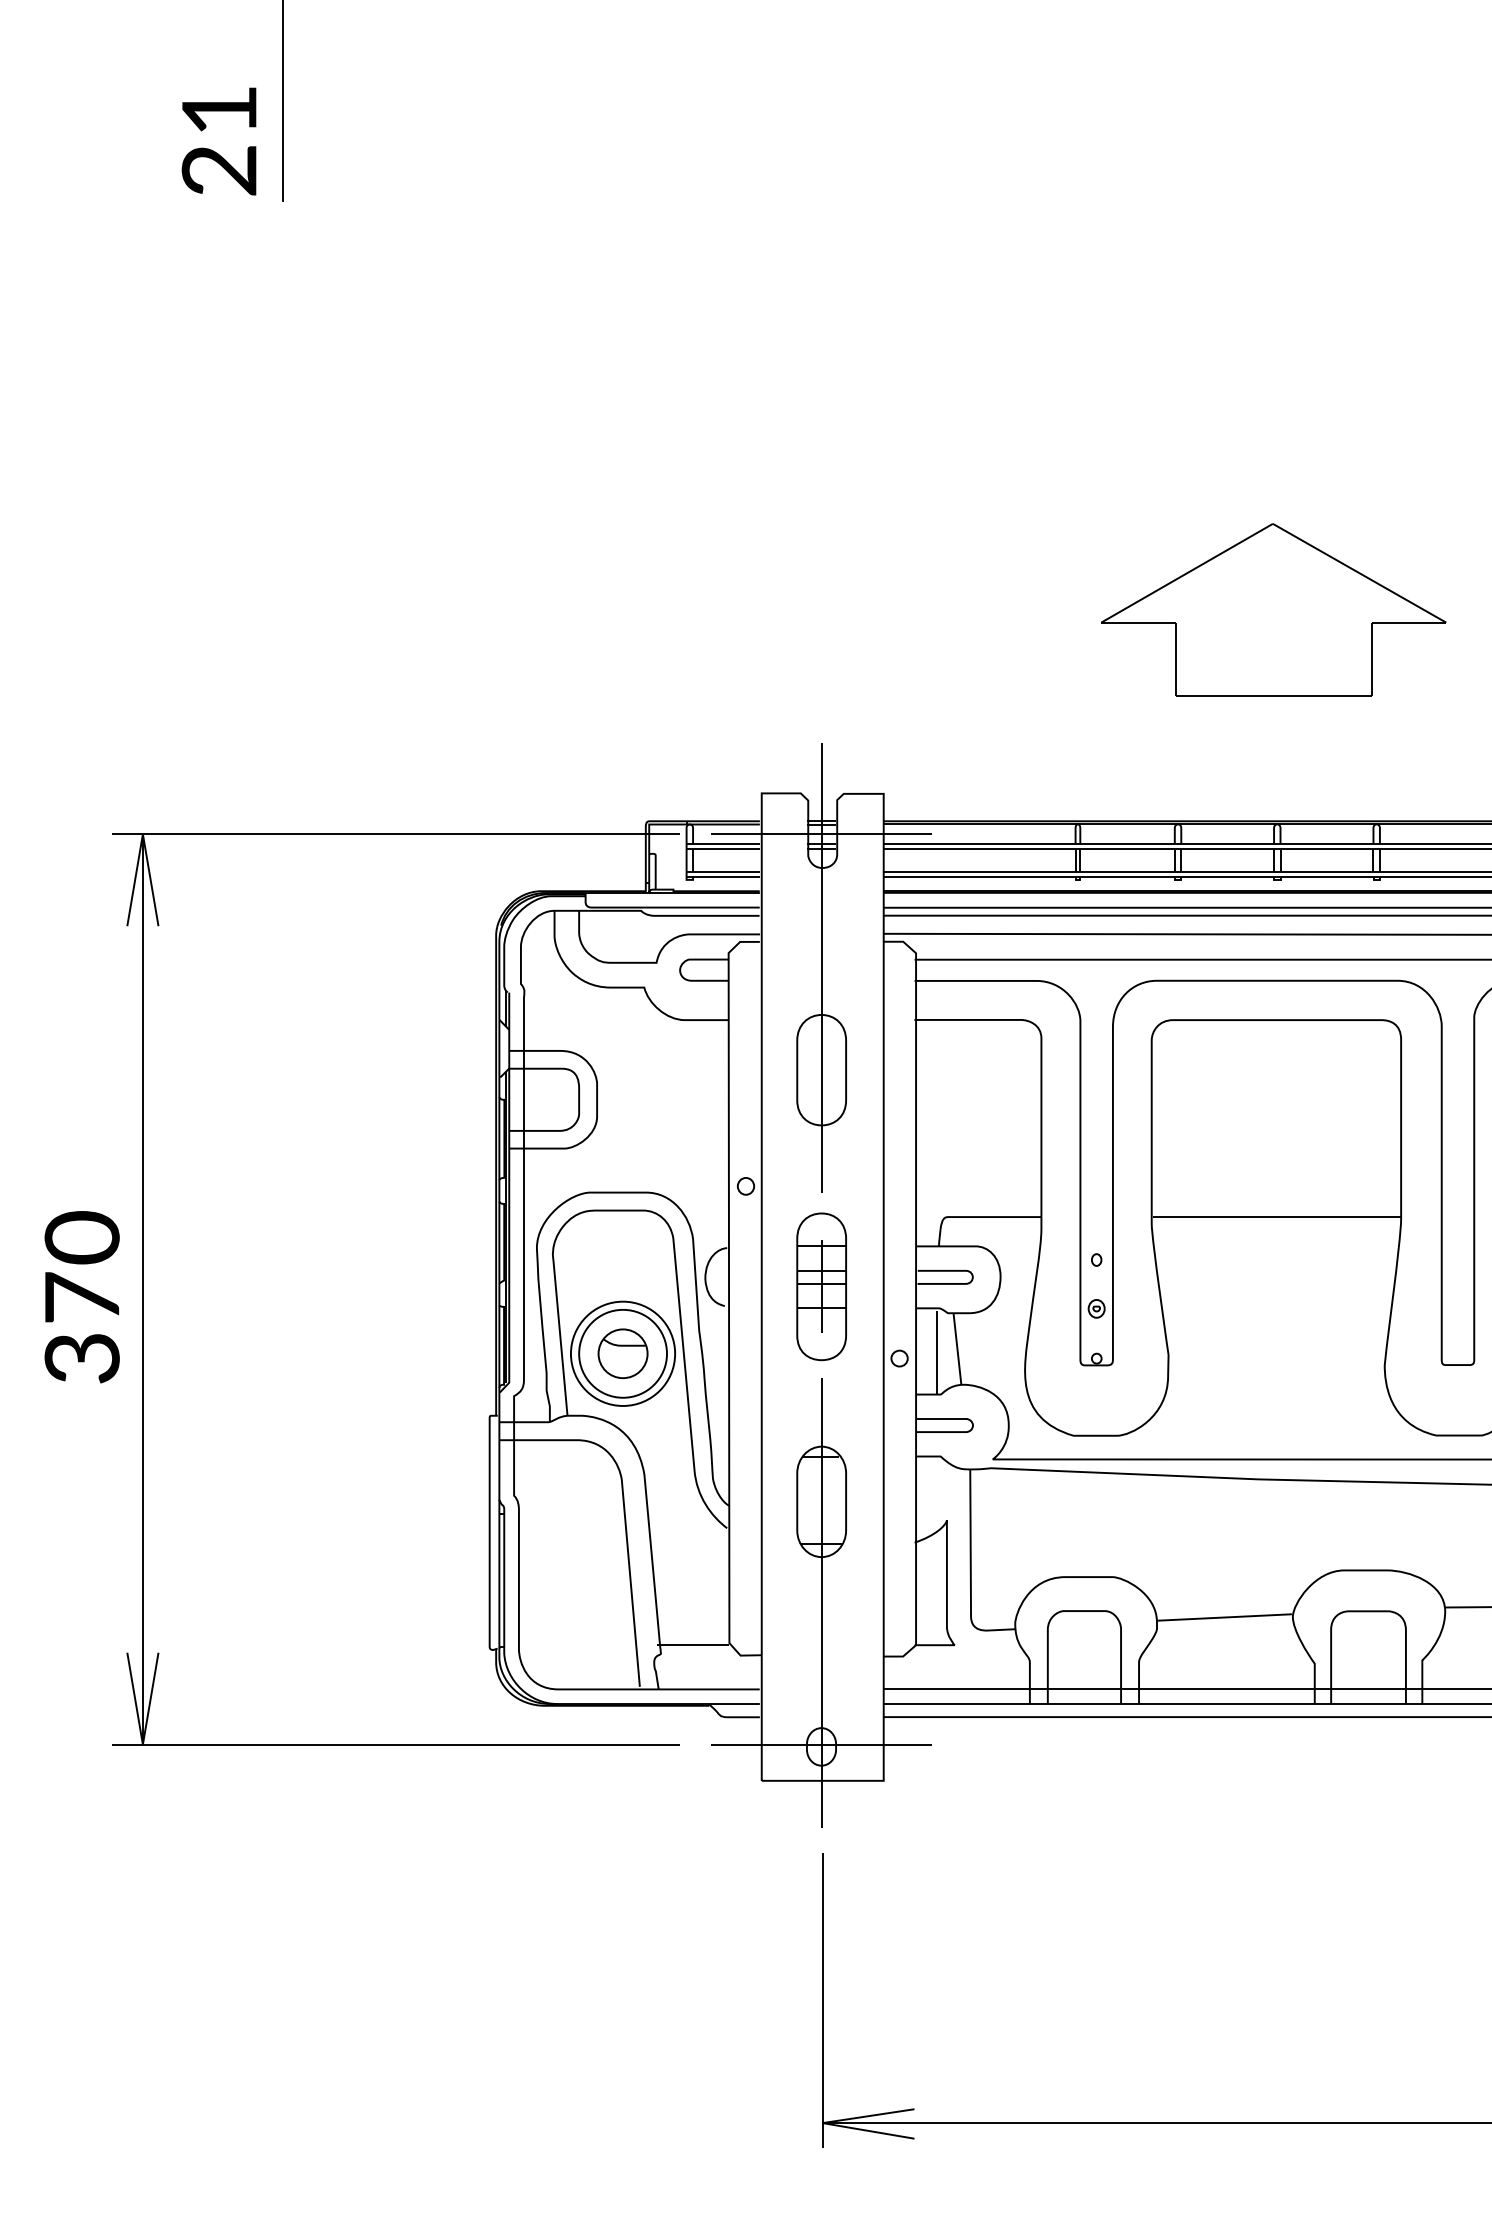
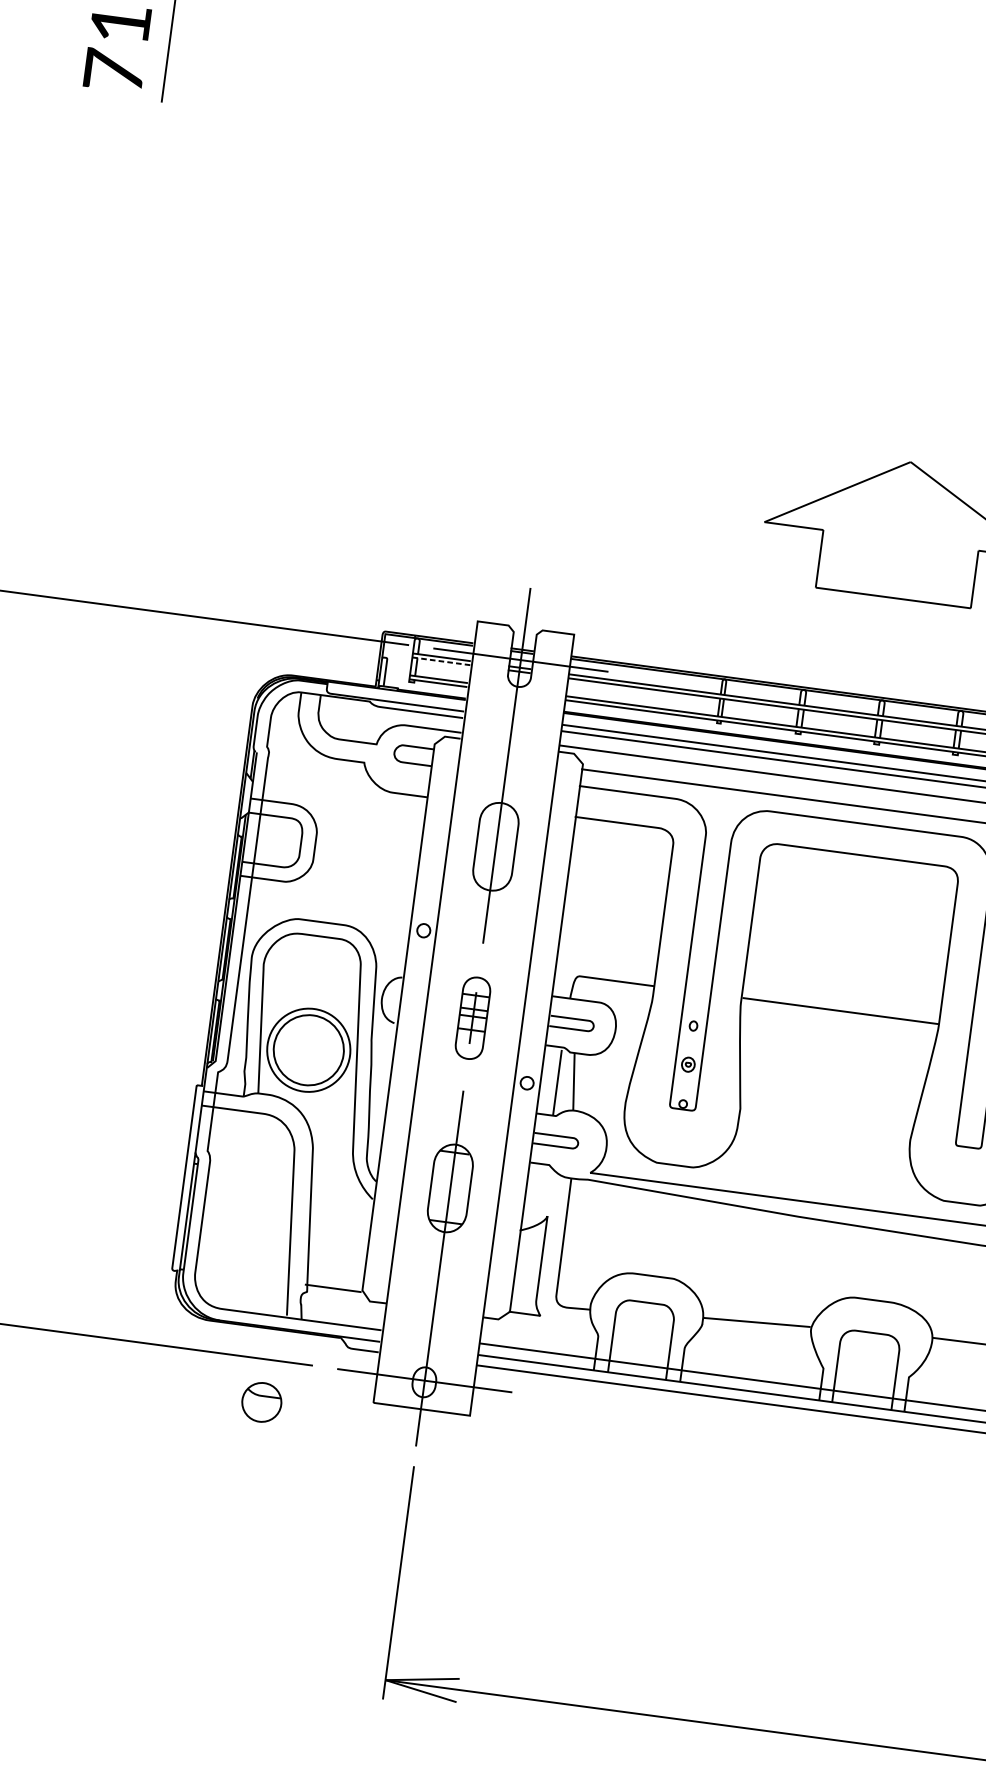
text: (218, 169) -> (113, 70), 2 -> 7
line: (723, 848) -> (441, 660), solid -> dashed
part: (821, 1286) -> (472, 1017), size x0.7
part: (622, 1353) -> (261, 1402), moved

